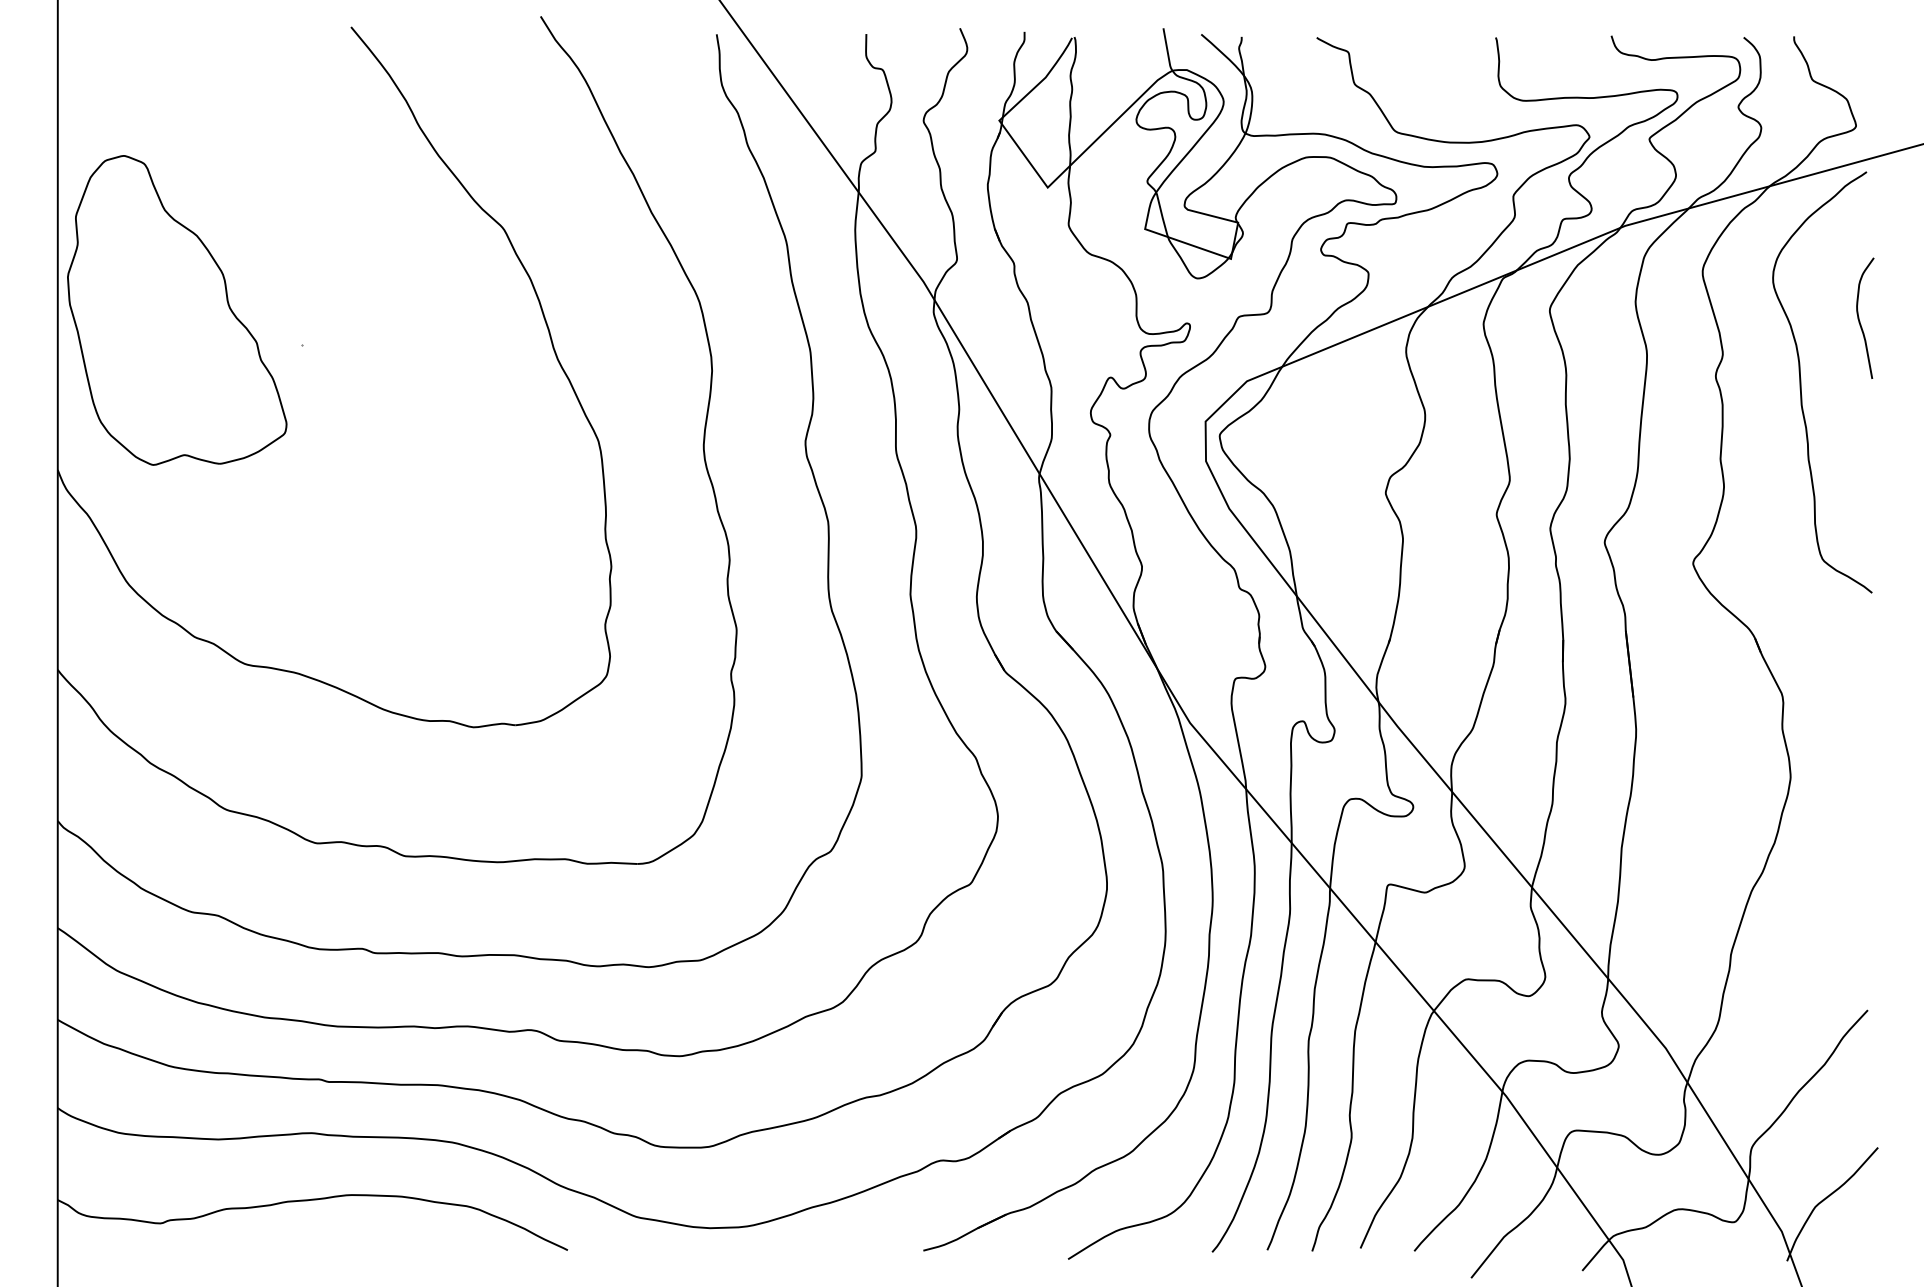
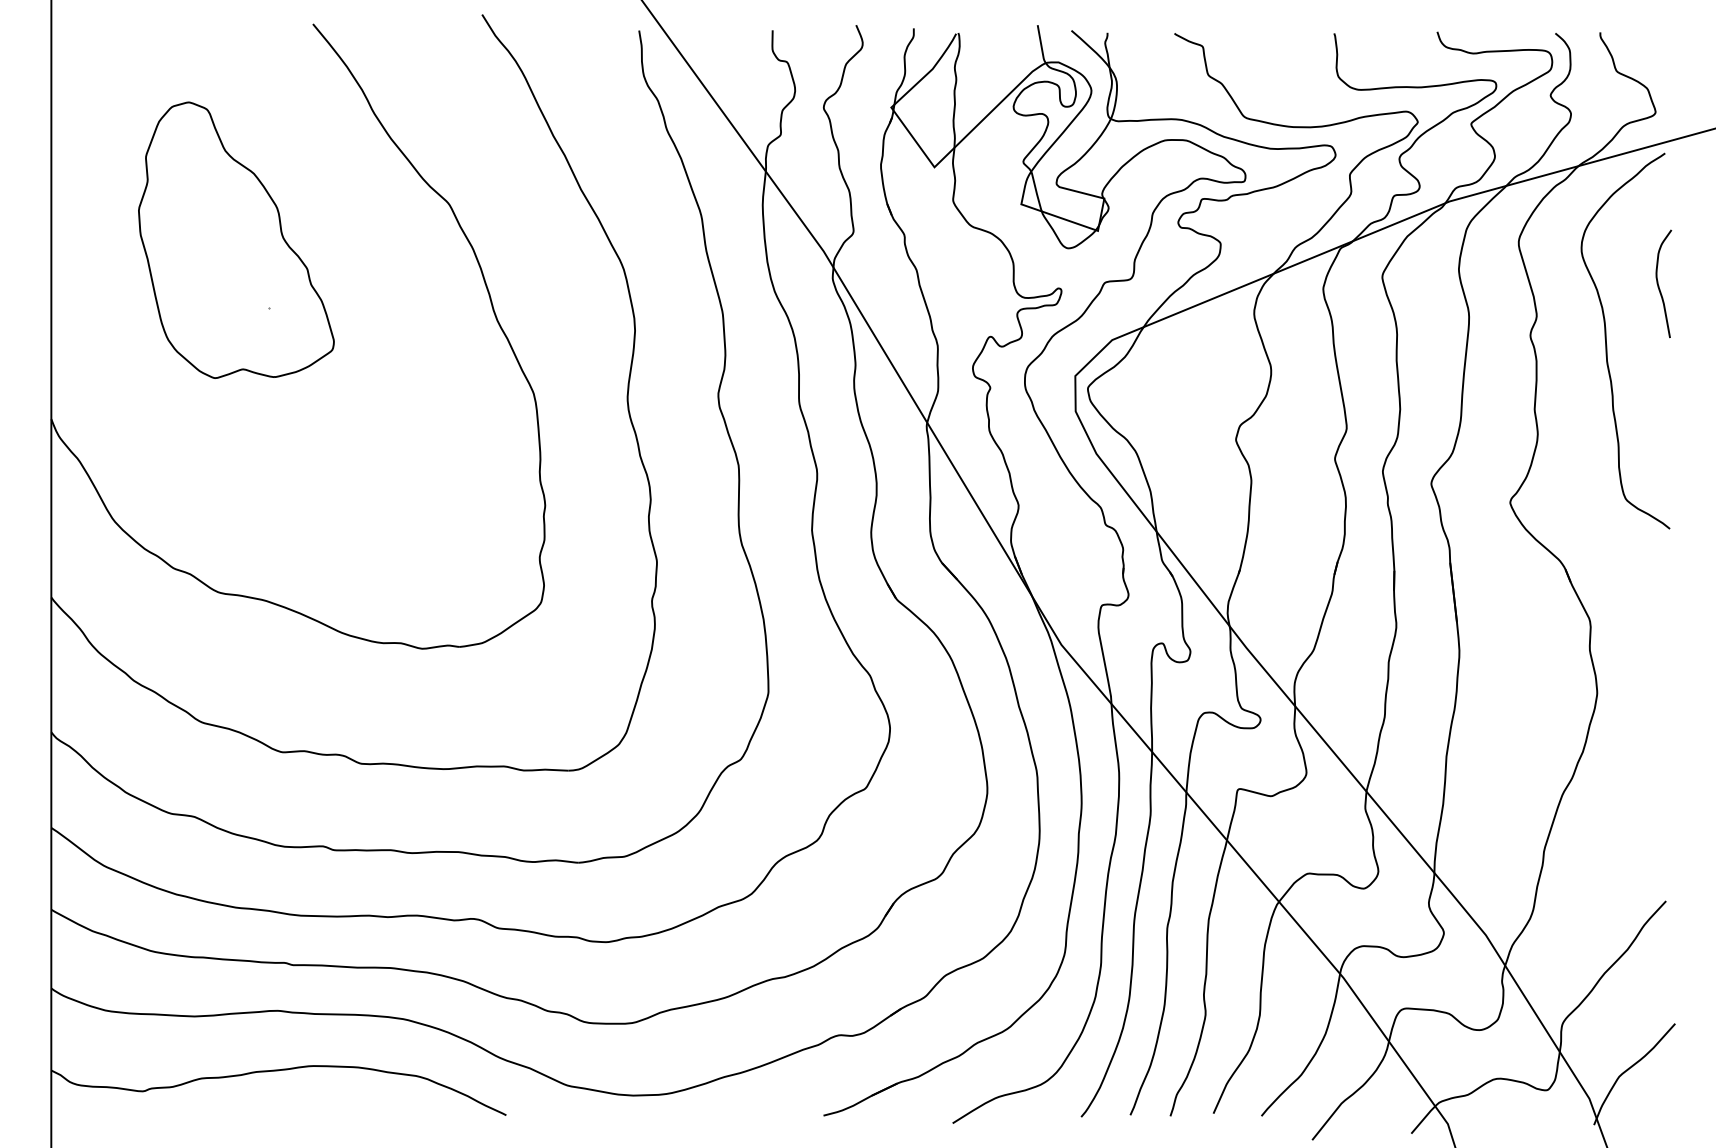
part: (177, 310) -> (236, 240), moved

